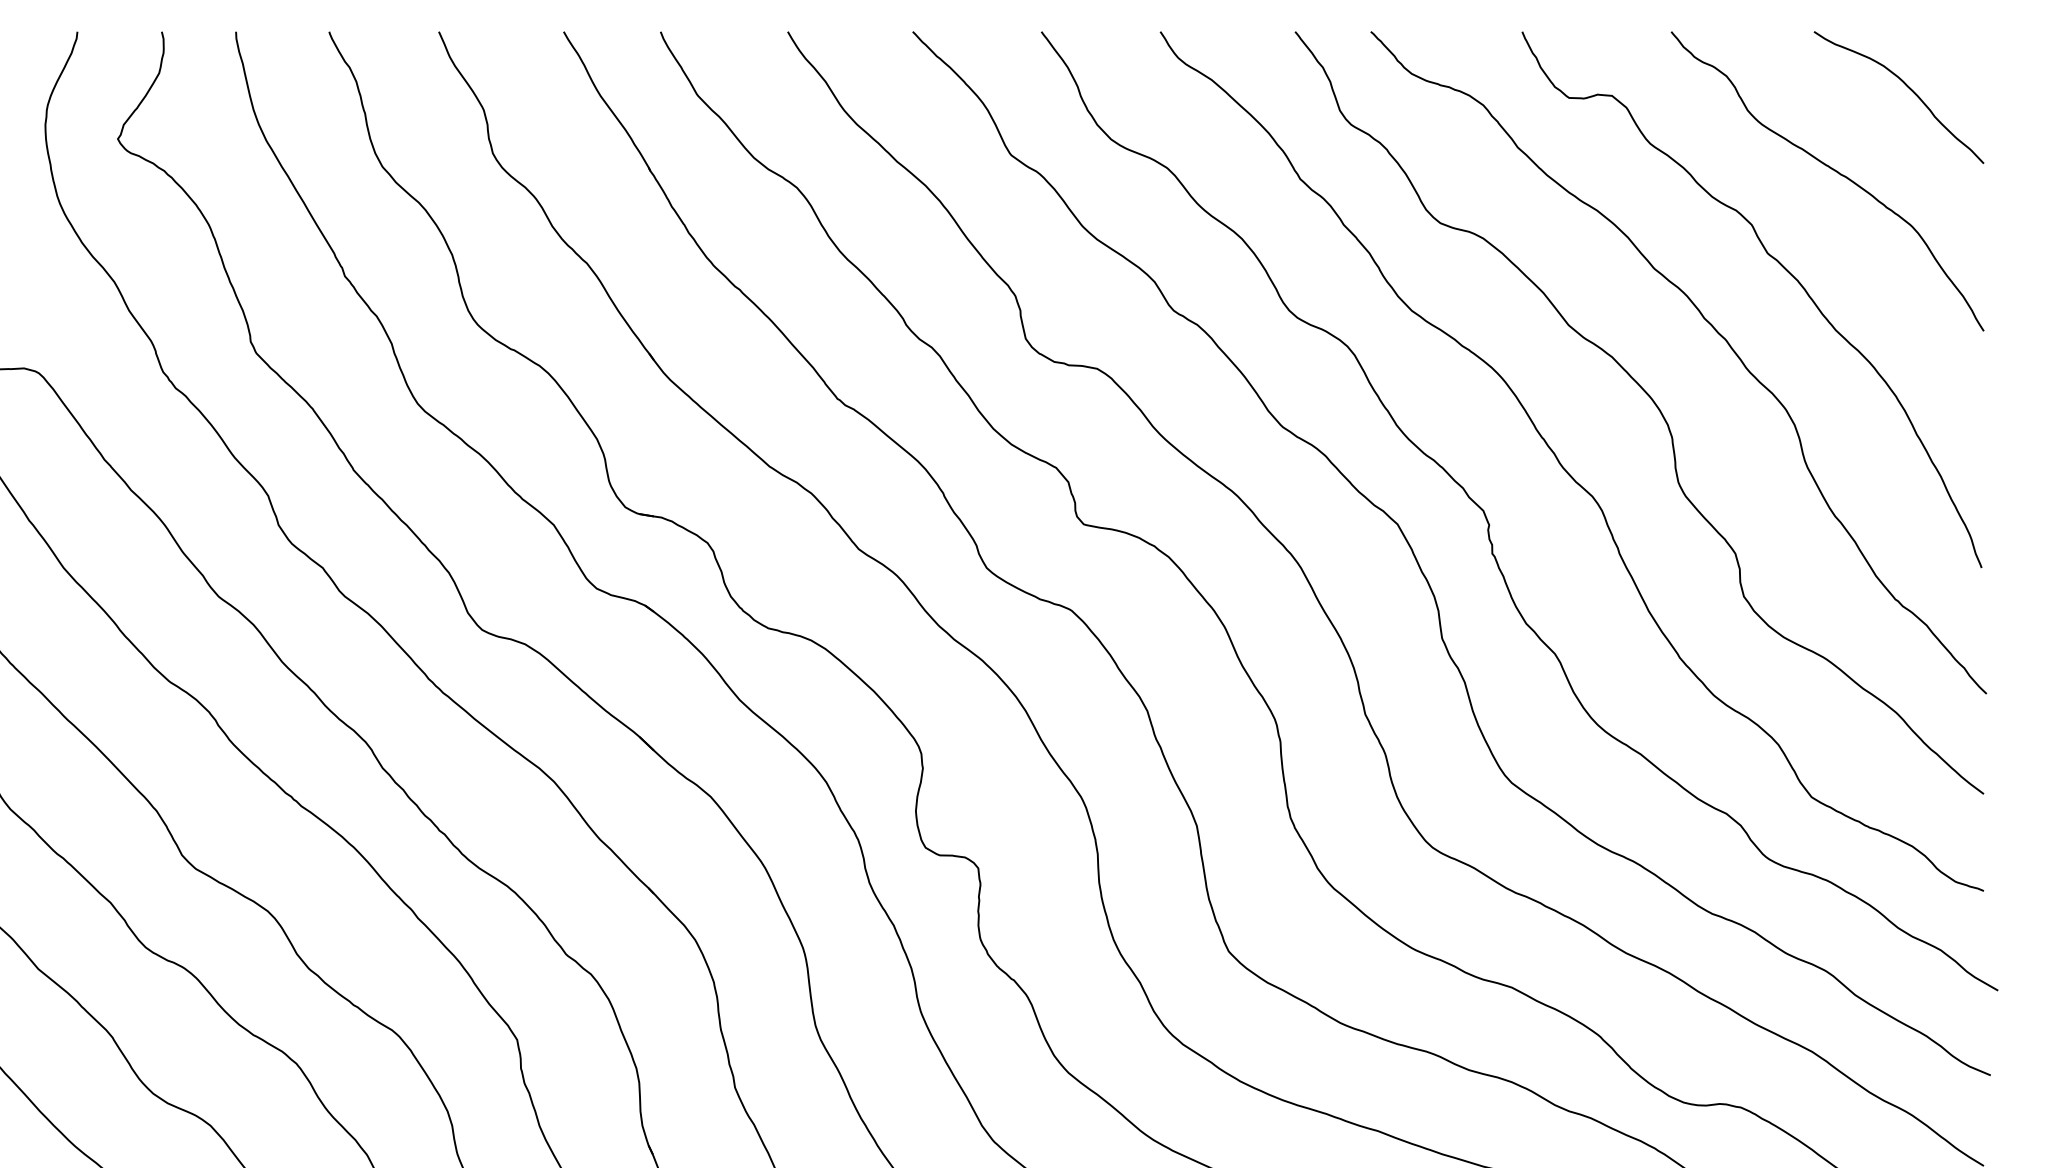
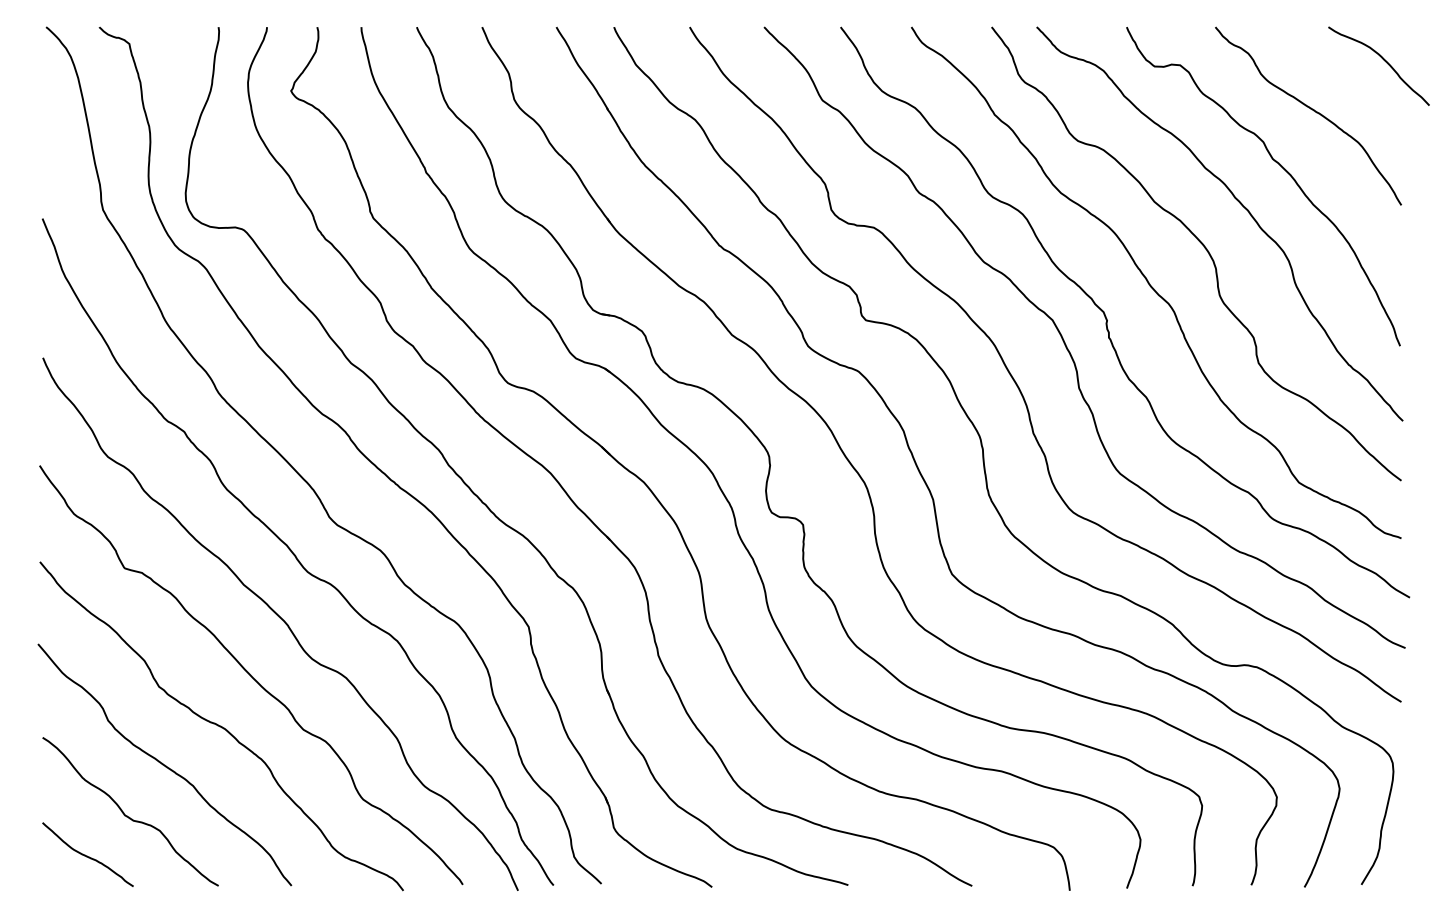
curve: (1906, 87) -> (1383, 60), moved

